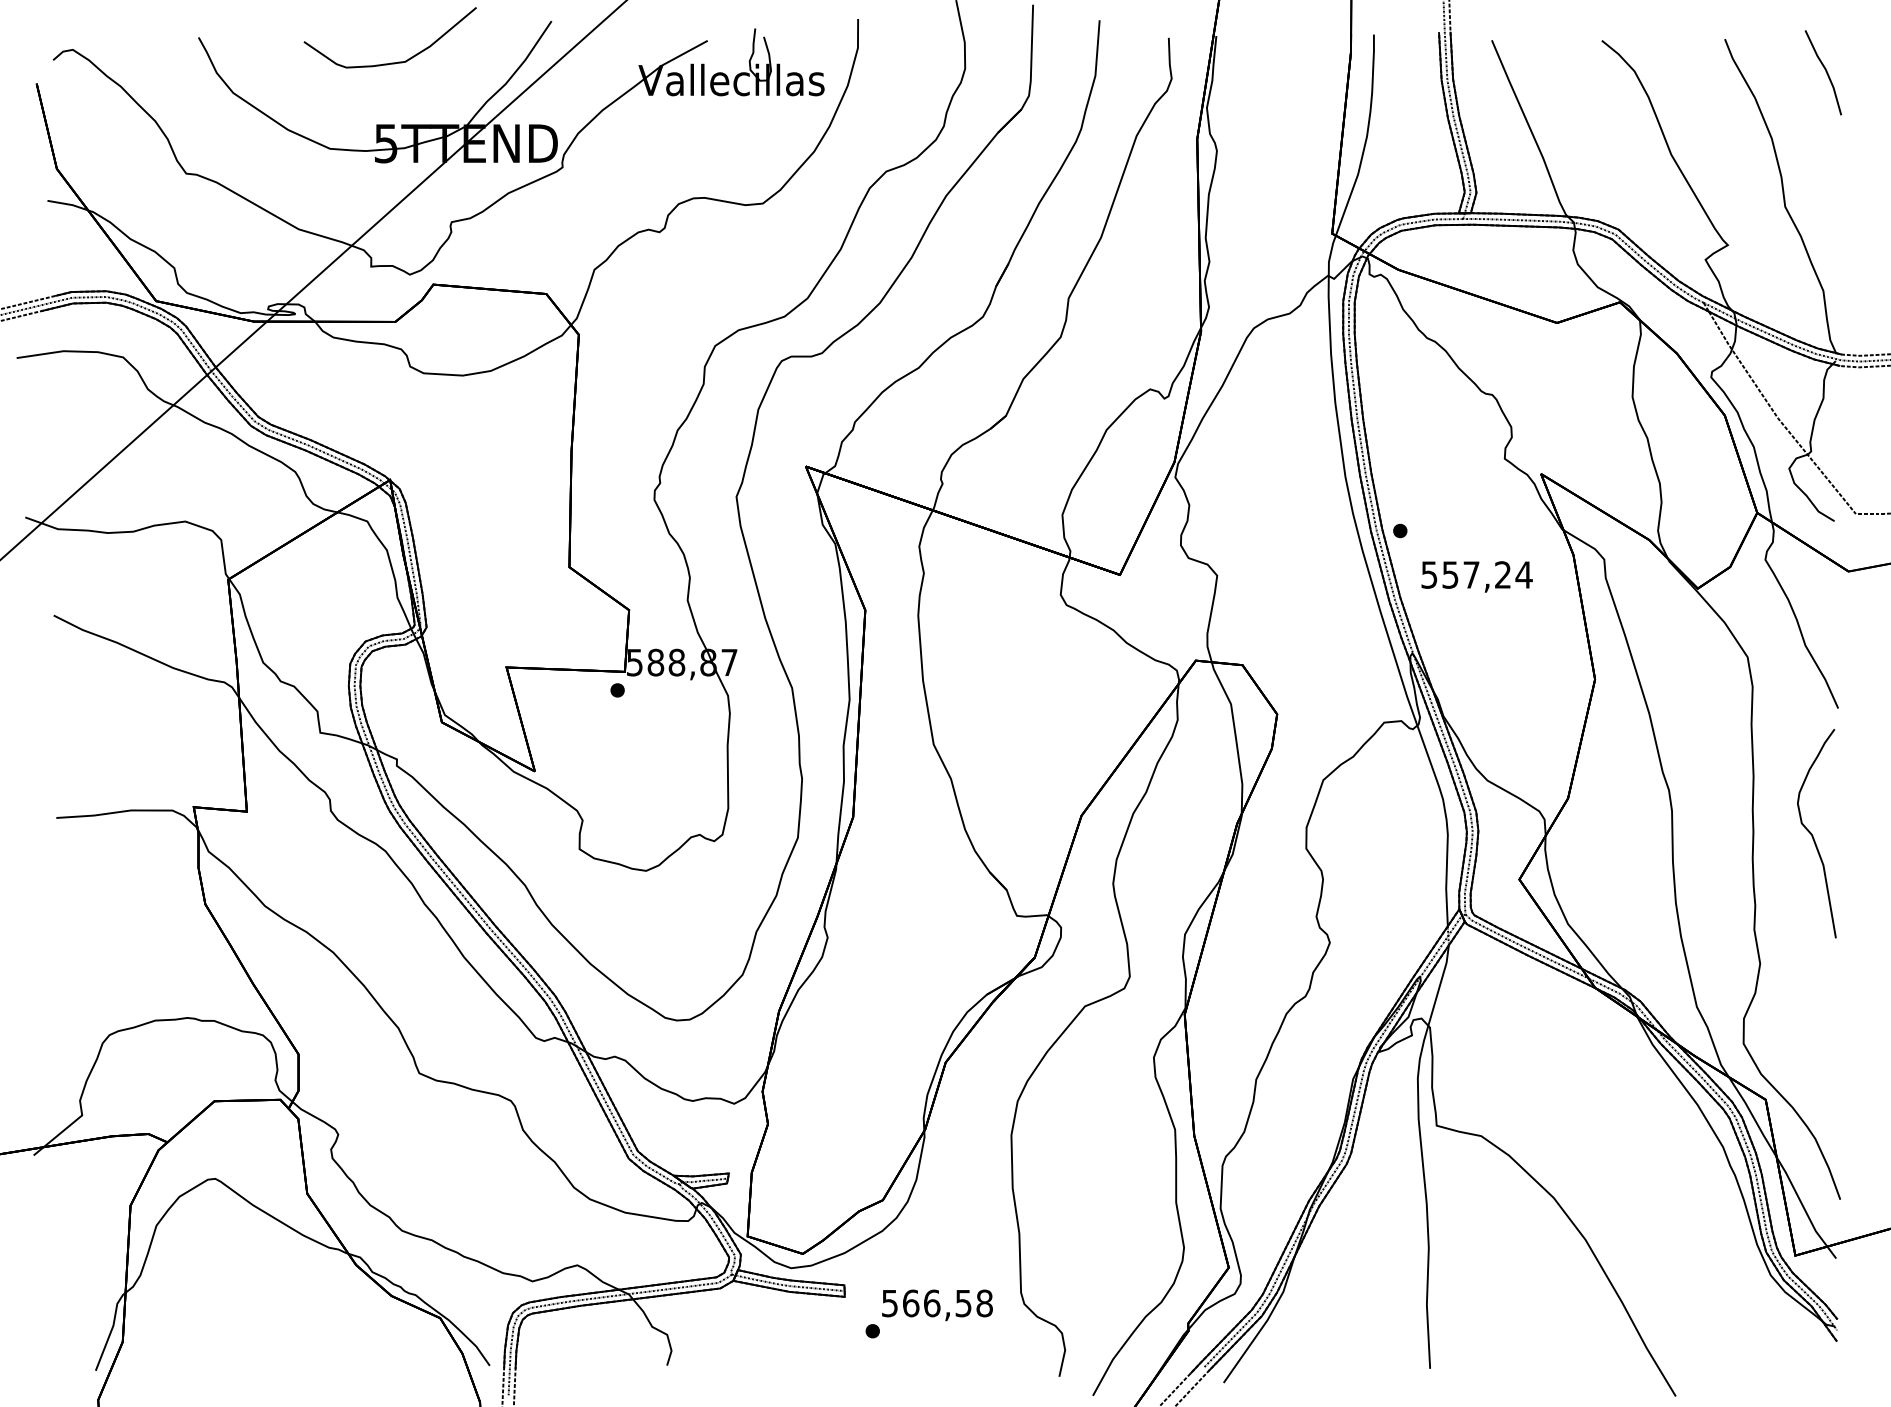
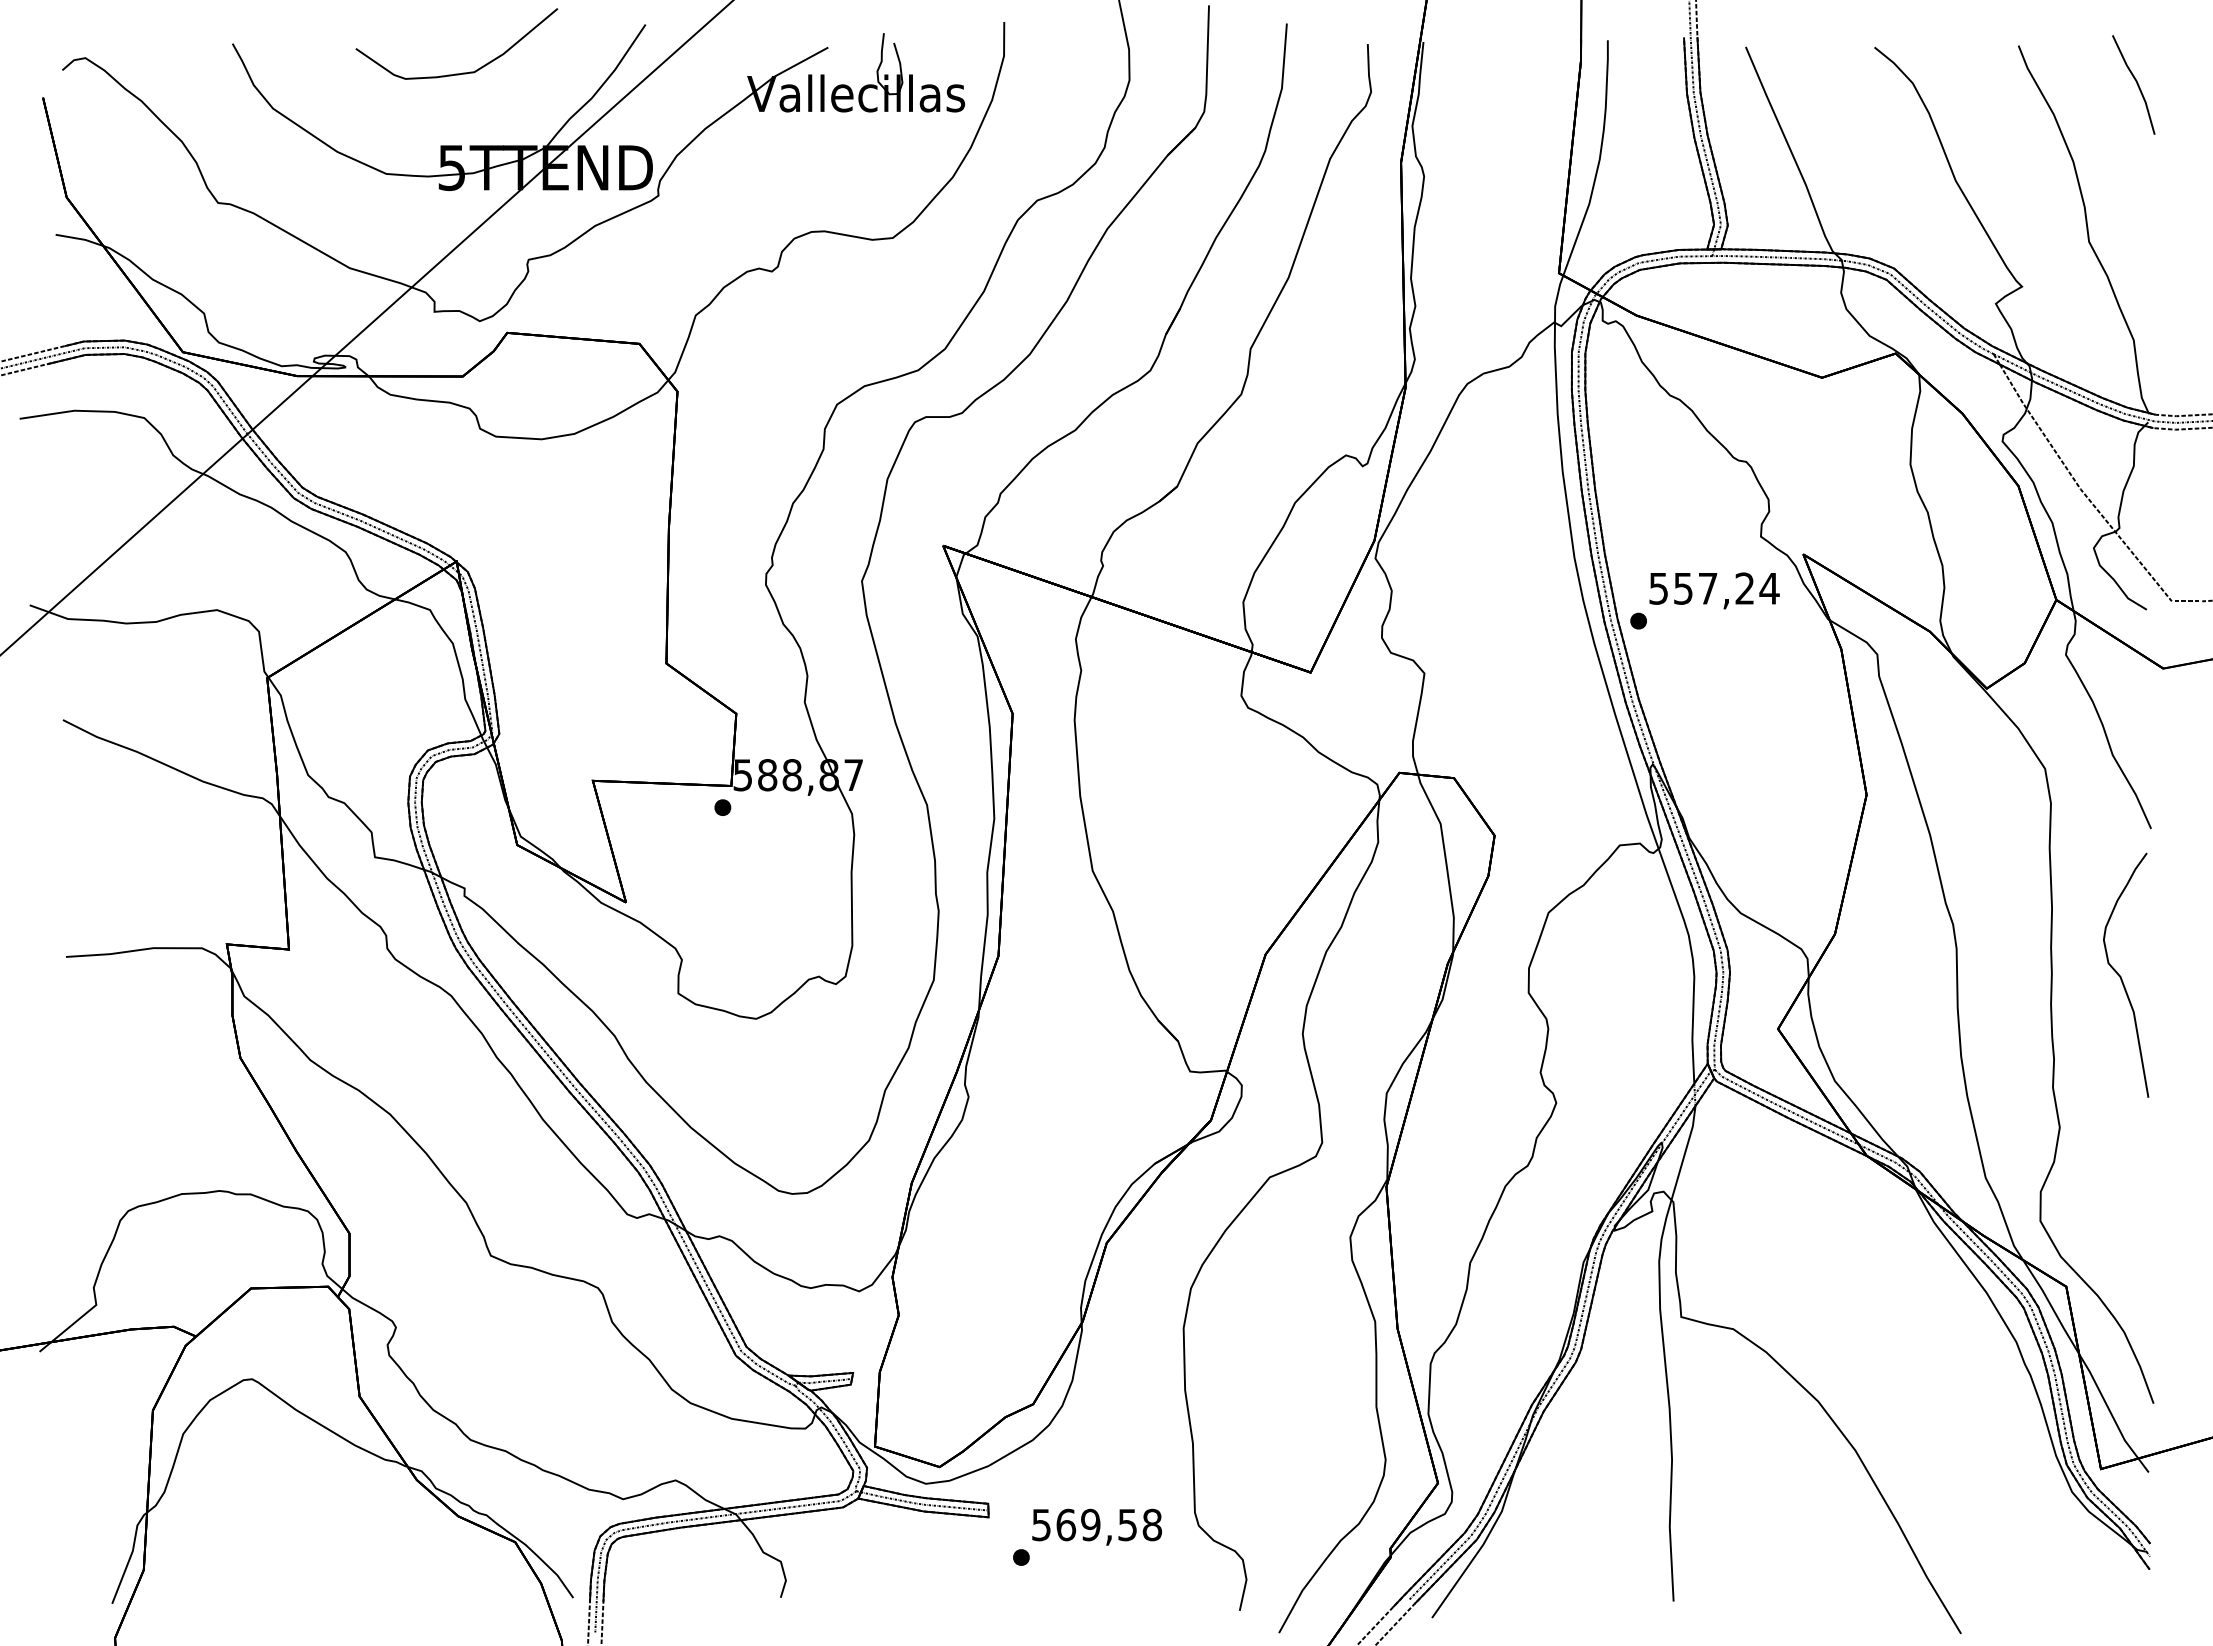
text: (1477, 576) -> (1714, 590), moved
text: (931, 1303) -> (1090, 1524), 566,58 -> 569,58

